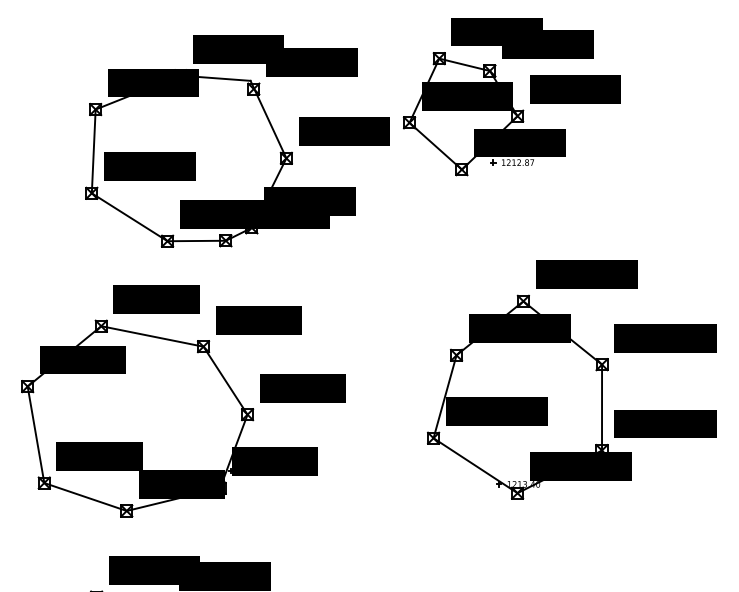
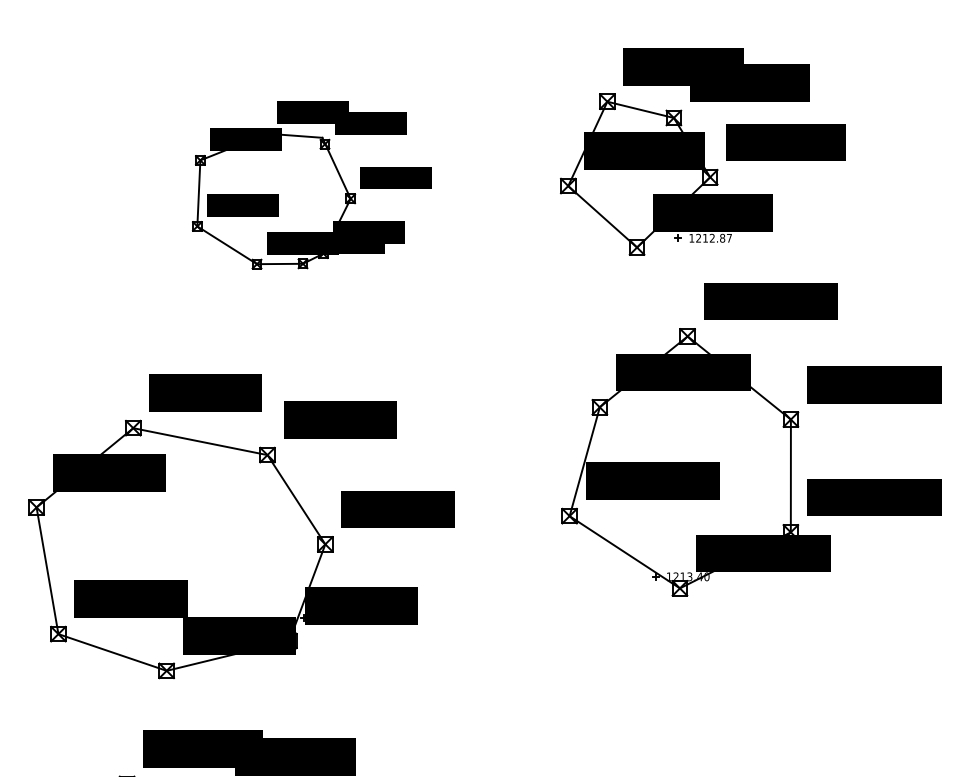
part: (511, 97) -> (702, 152), moved
part: (237, 141) -> (312, 185), size x0.6
part: (571, 379) -> (750, 439), moved

